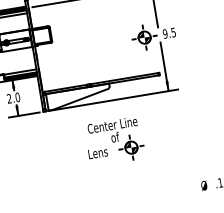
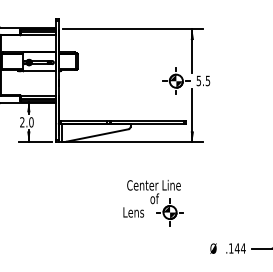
text: (164, 33) -> (198, 80), 9.5 -> 5.5
part: (114, 141) -> (153, 203), moved

